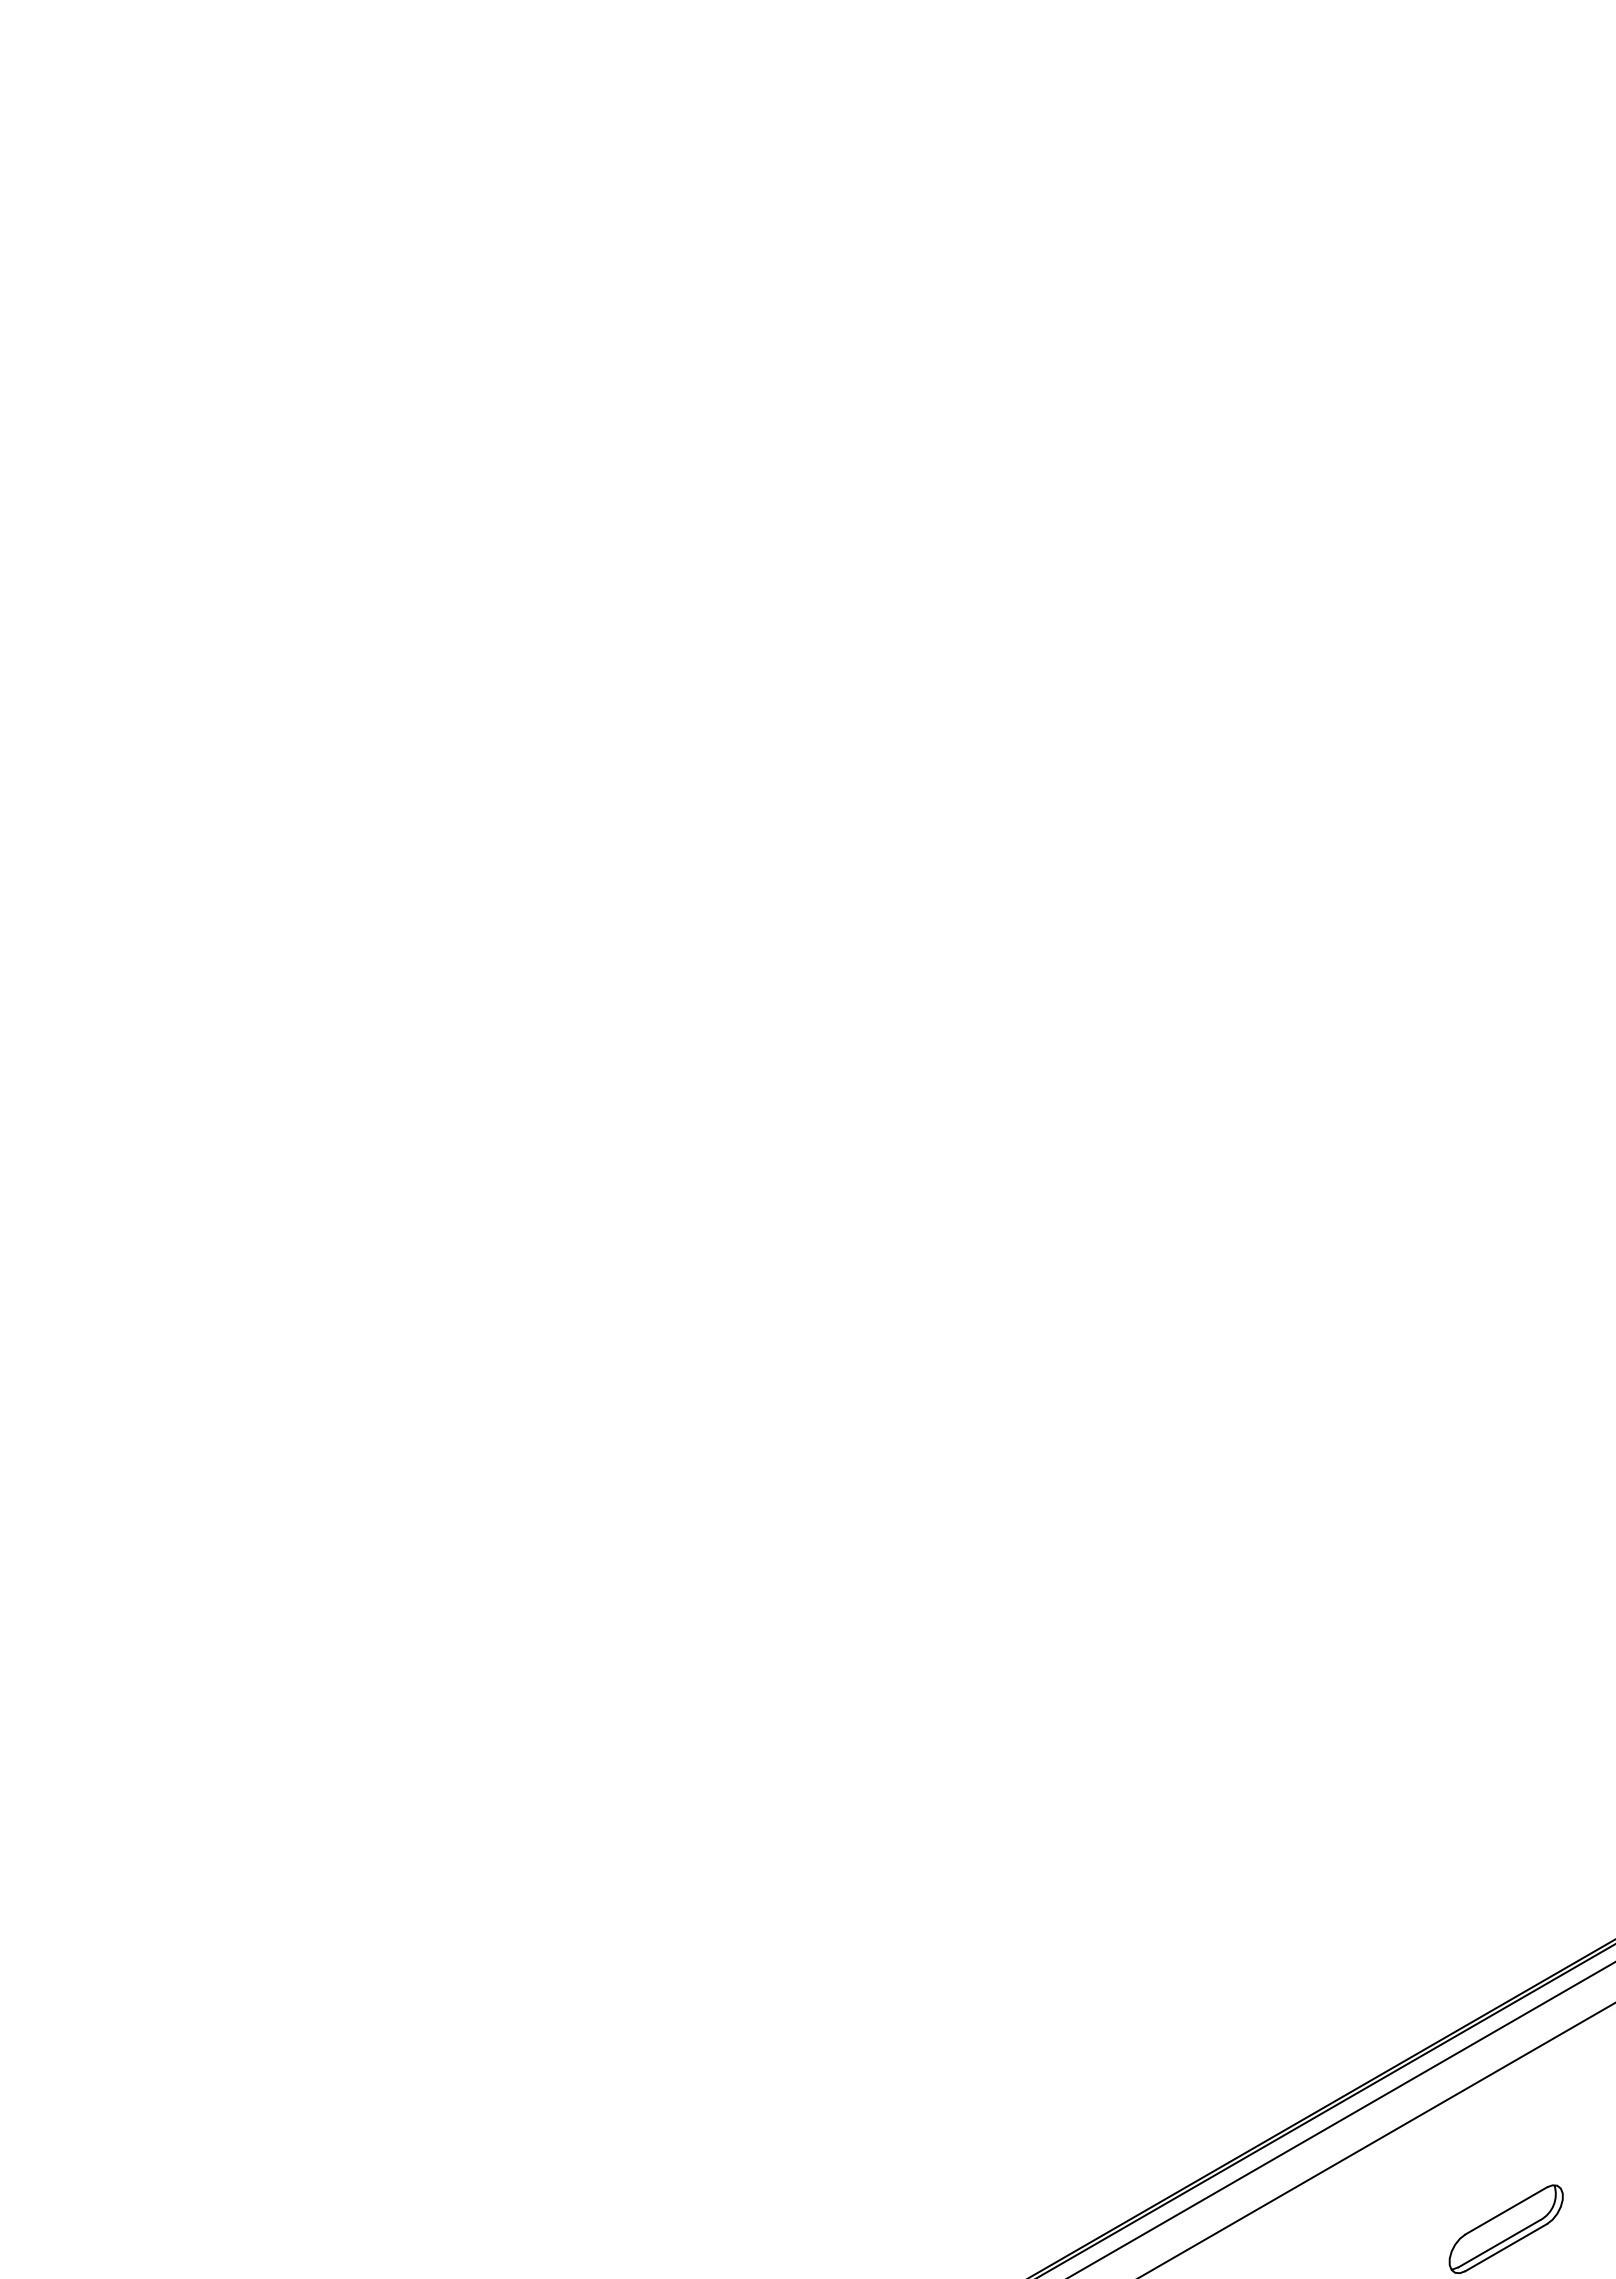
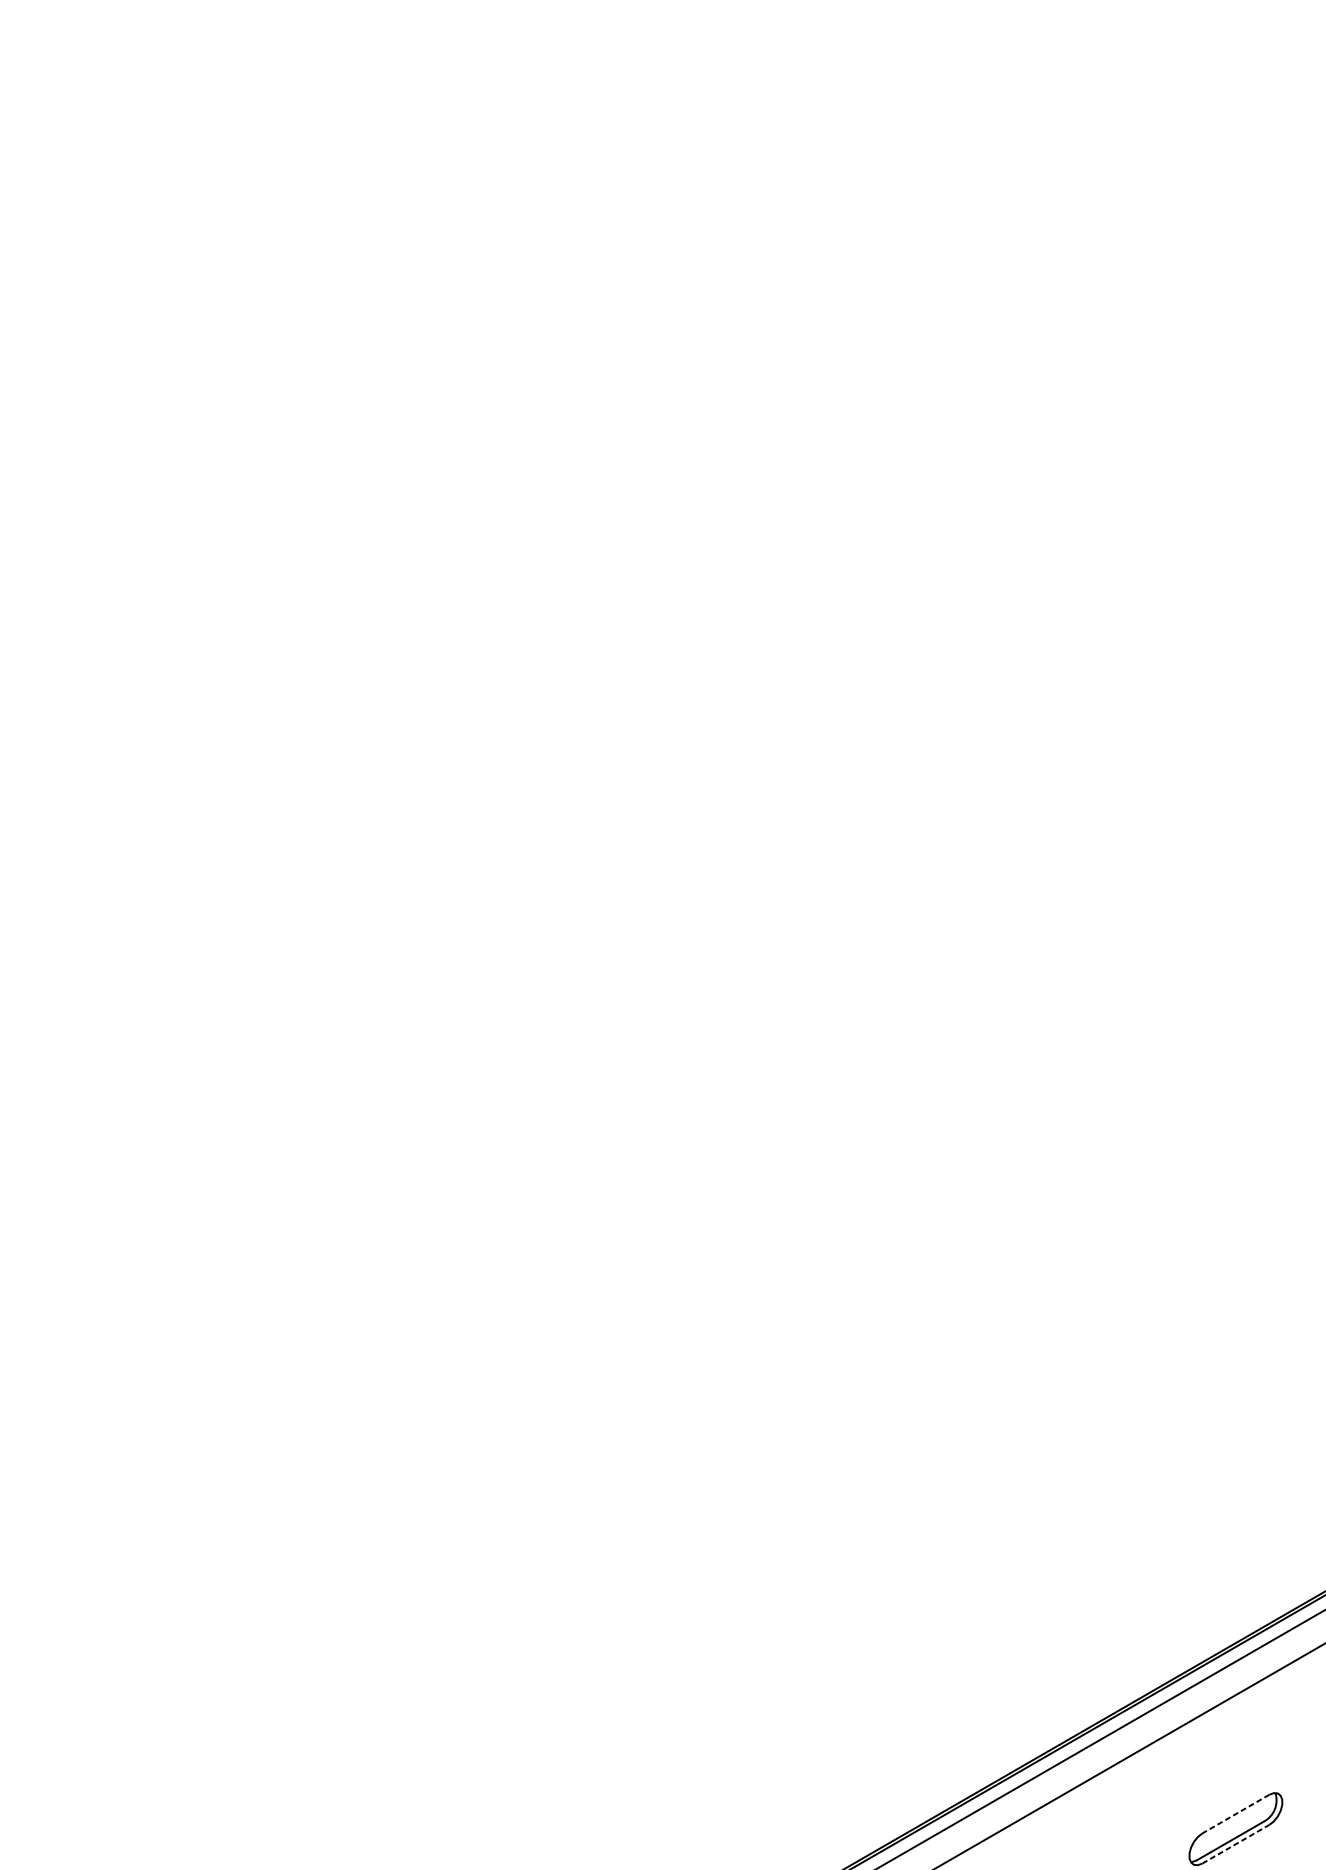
line: (1505, 2211) -> (1235, 1814), solid -> dashed
line: (1506, 2247) -> (1236, 1844), solid -> dashed

